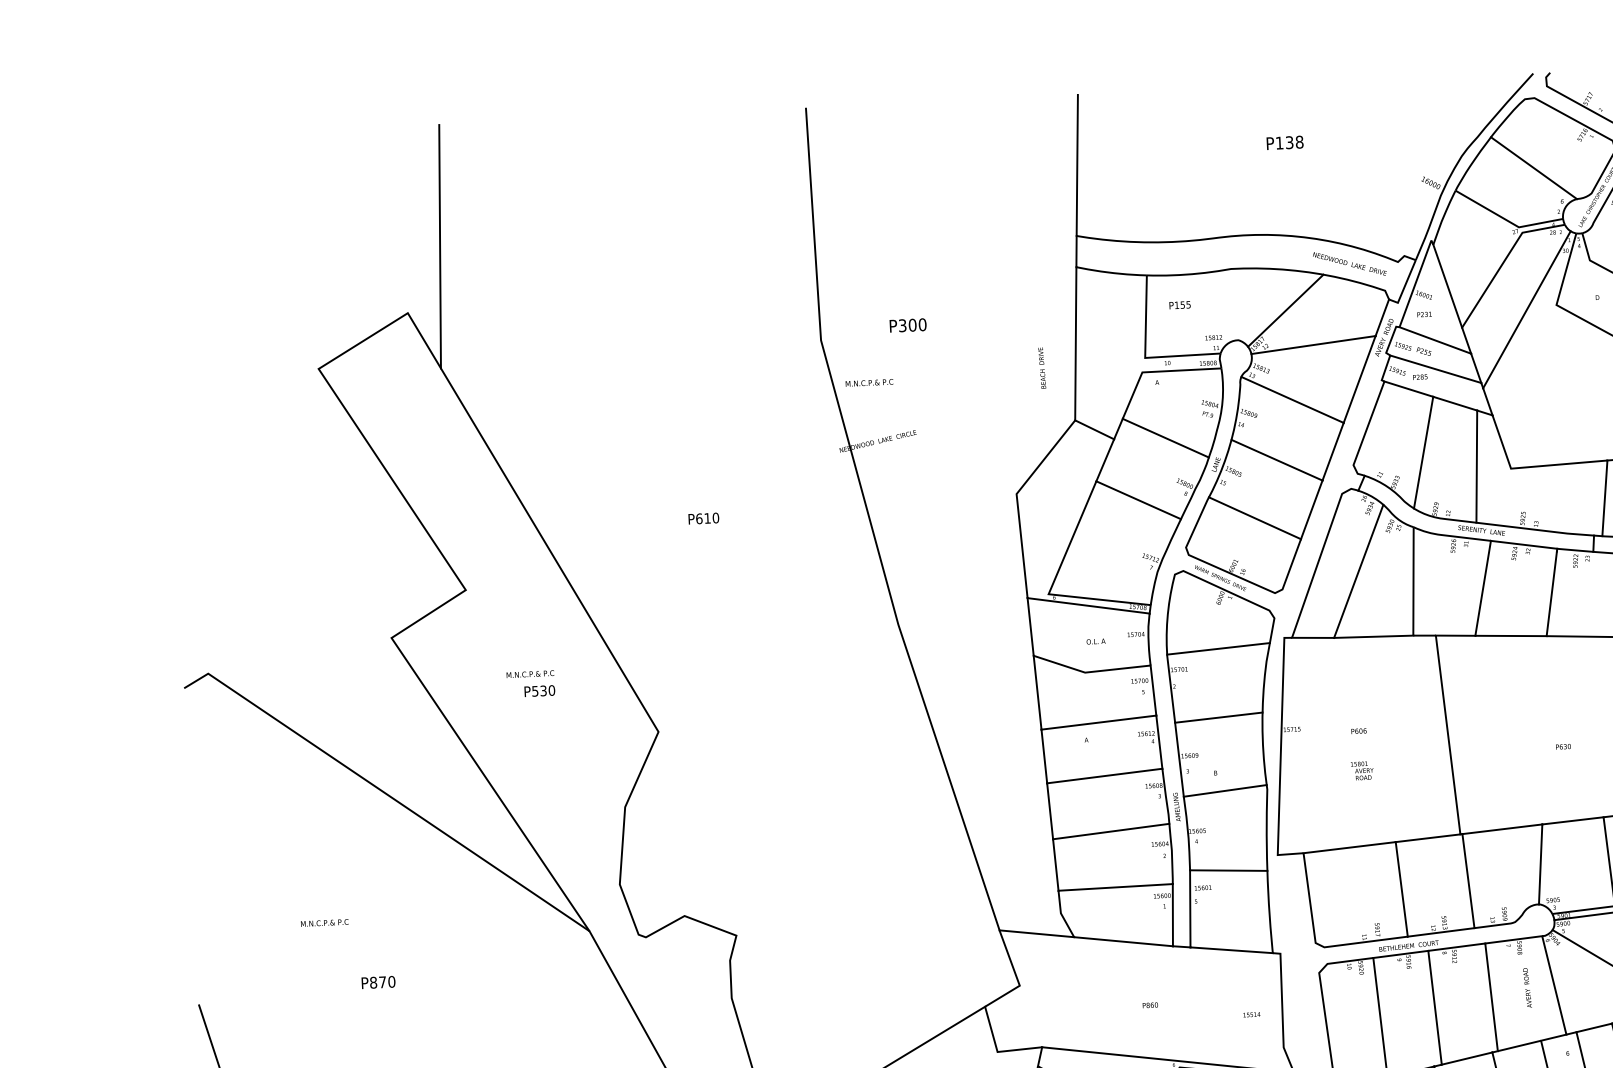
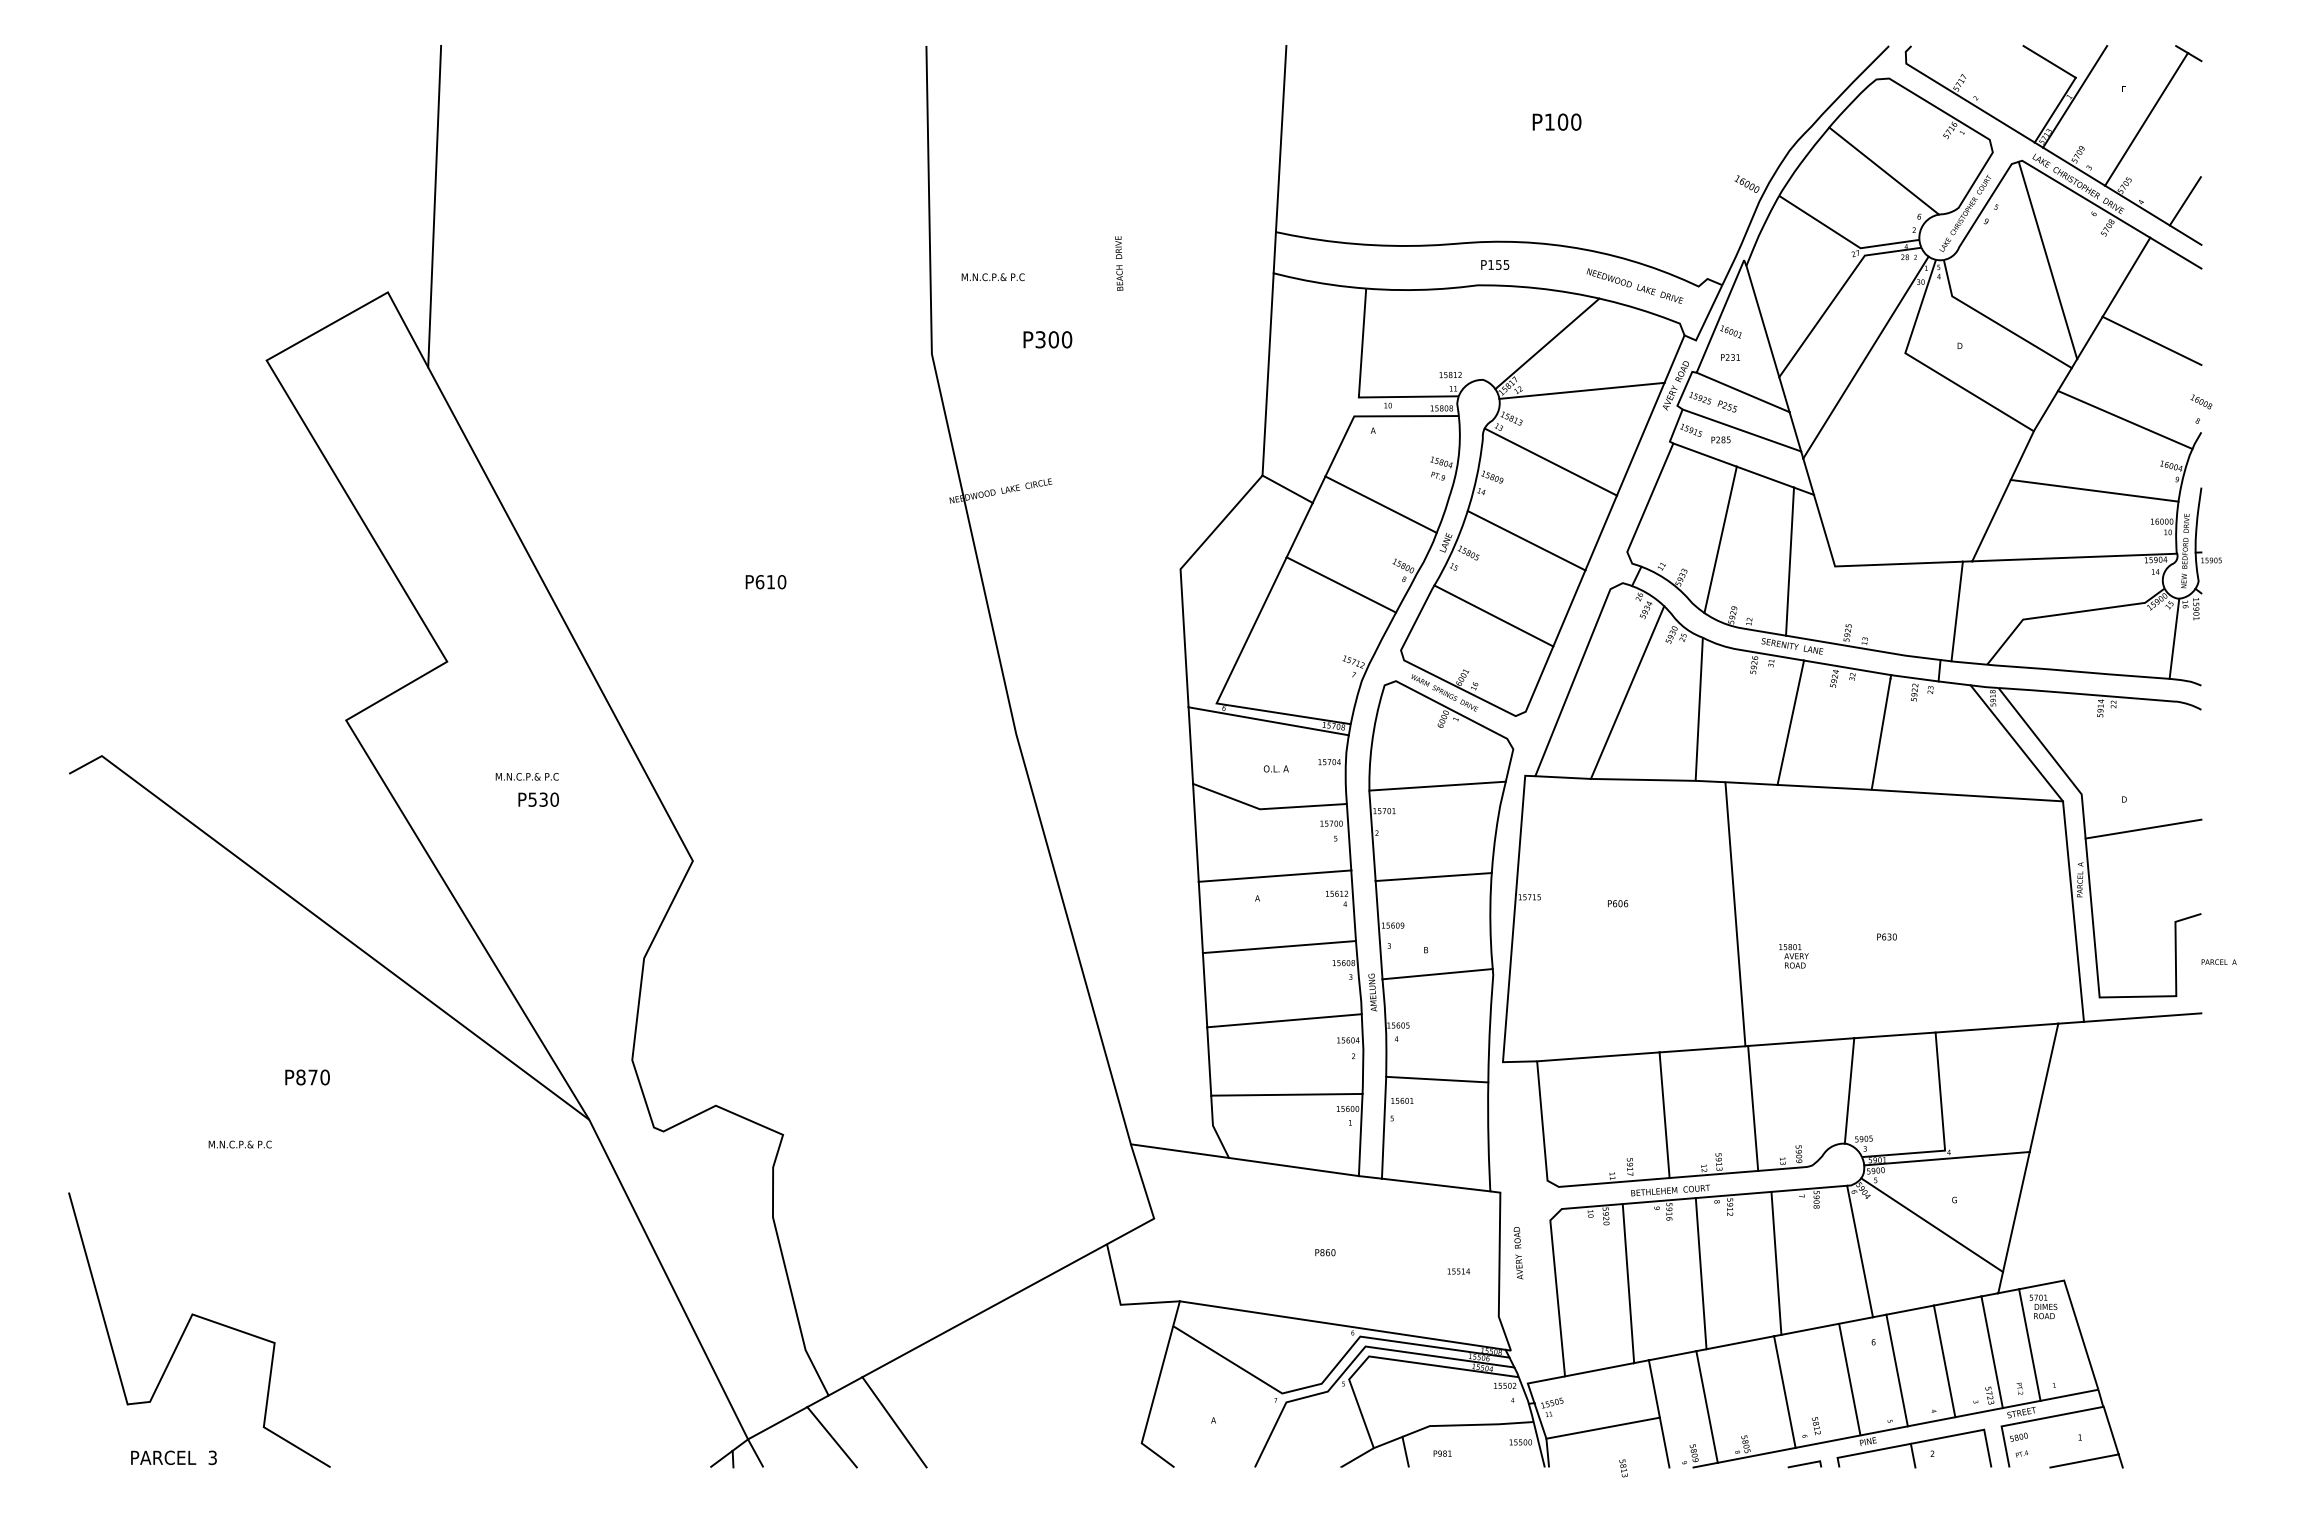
text: (1294, 141) -> (1569, 121), P138 -> P100
text: (1180, 304) -> (1495, 264), moved
text: (1042, 368) -> (1119, 263), moved
text: (868, 383) -> (992, 277), moved
text: (1362, 771) -> (1793, 956), moved
text: (324, 922) -> (239, 1144), moved
text: (378, 982) -> (307, 1077), moved
text: (1527, 988) -> (1518, 1253), moved

